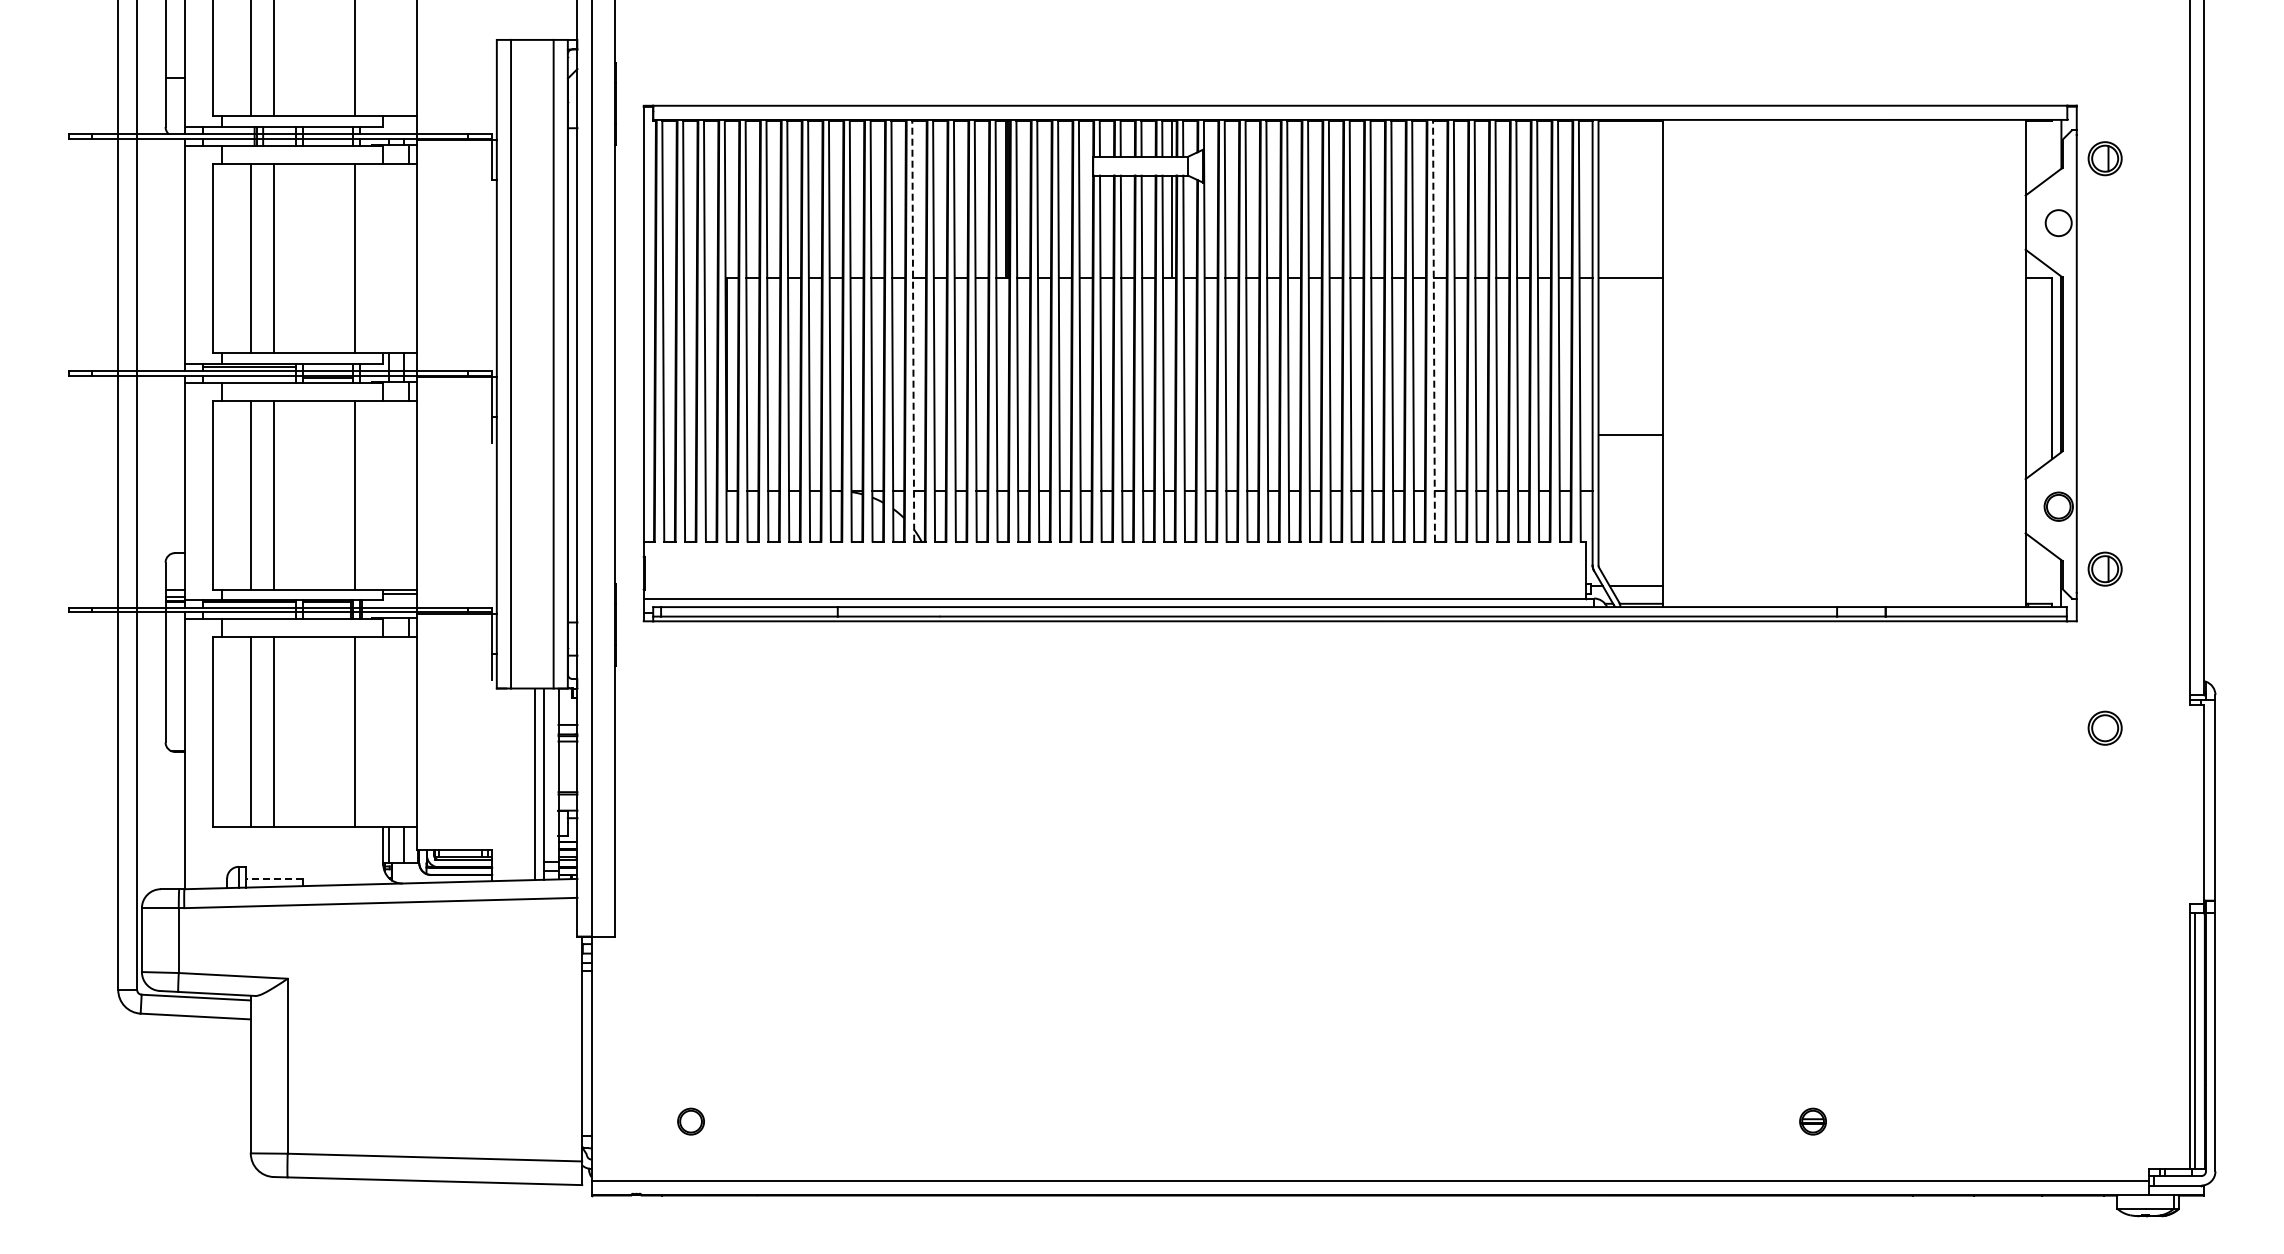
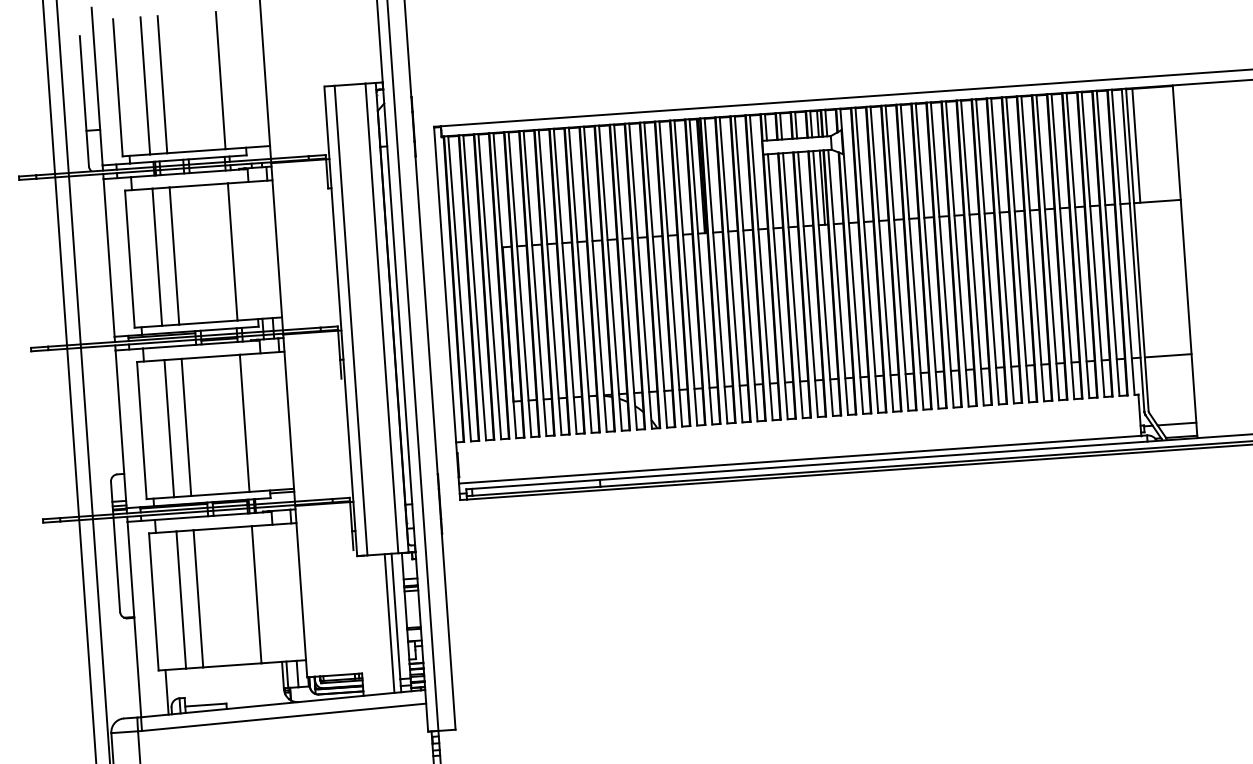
line: (1607, 199) -> (1136, 145), added
line: (913, 330) -> (640, 275), dashed -> solid
line: (1434, 330) -> (1017, 249), dashed -> solid
line: (1630, 435) -> (1168, 356), moved
line: (222, 857) -> (167, 692), added
line: (273, 878) -> (205, 705), dashed -> solid

